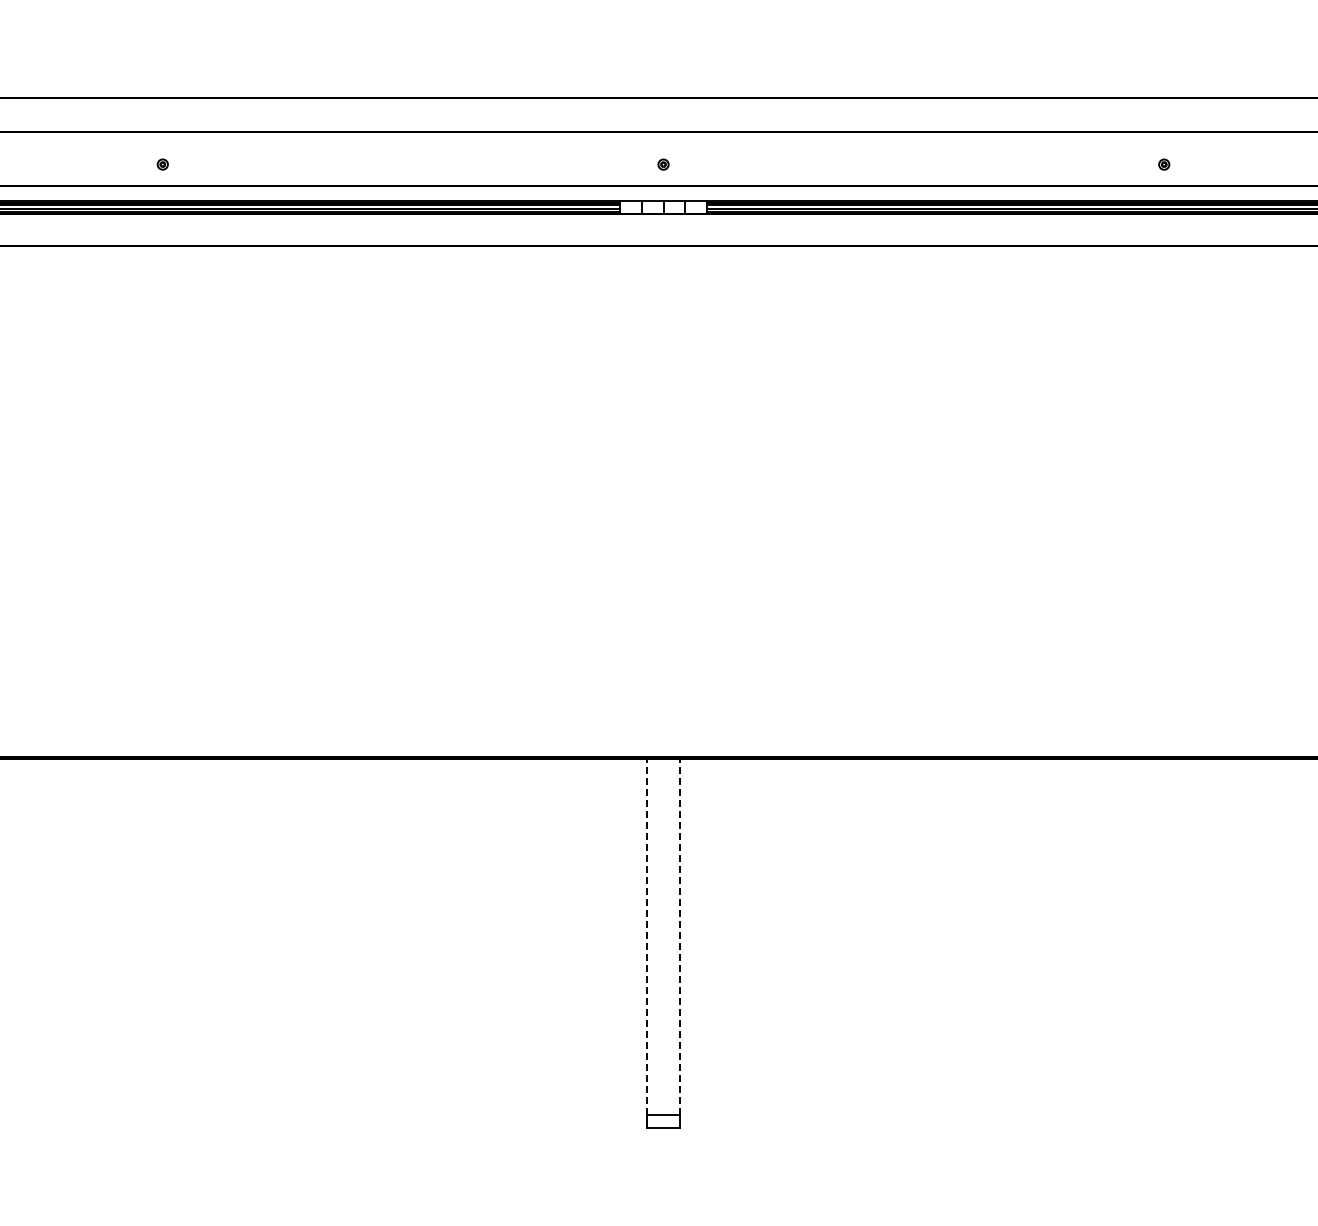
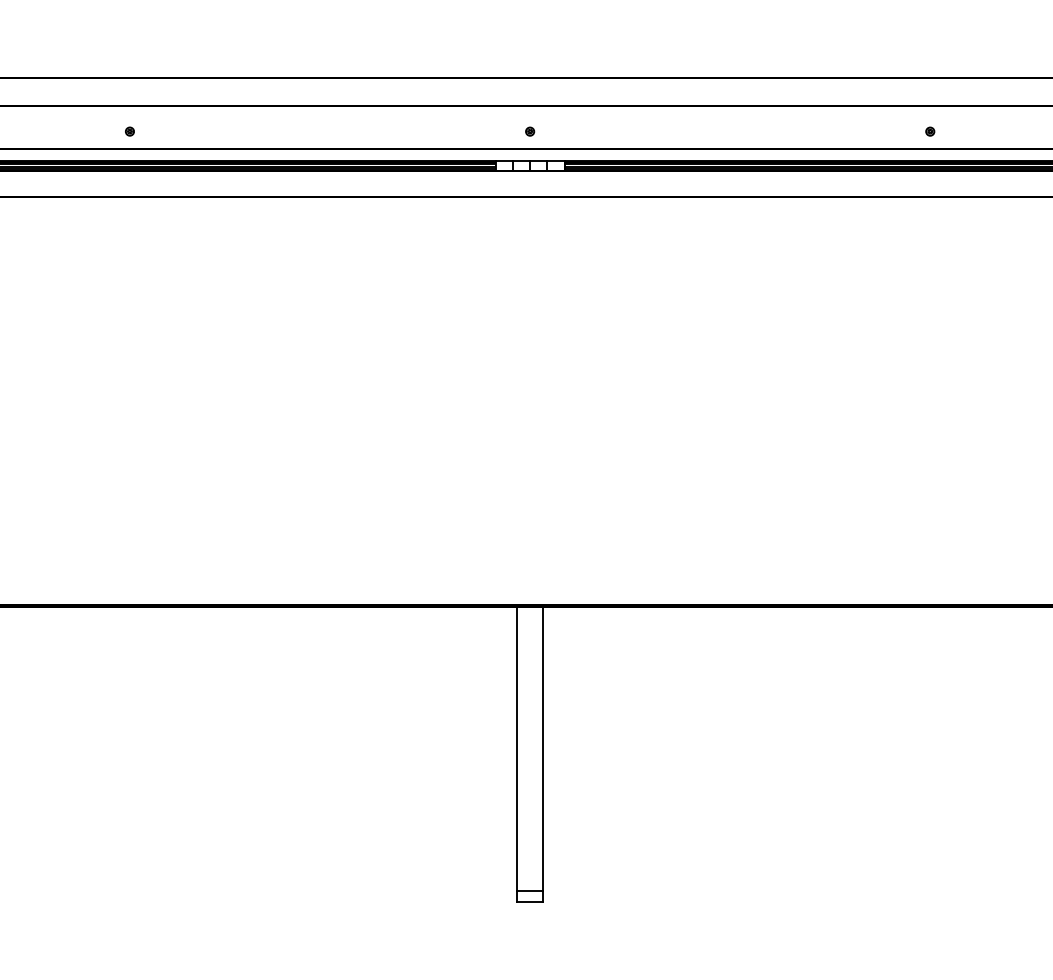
line: (647, 936) -> (517, 748), dashed -> solid
line: (679, 936) -> (542, 748), dashed -> solid

